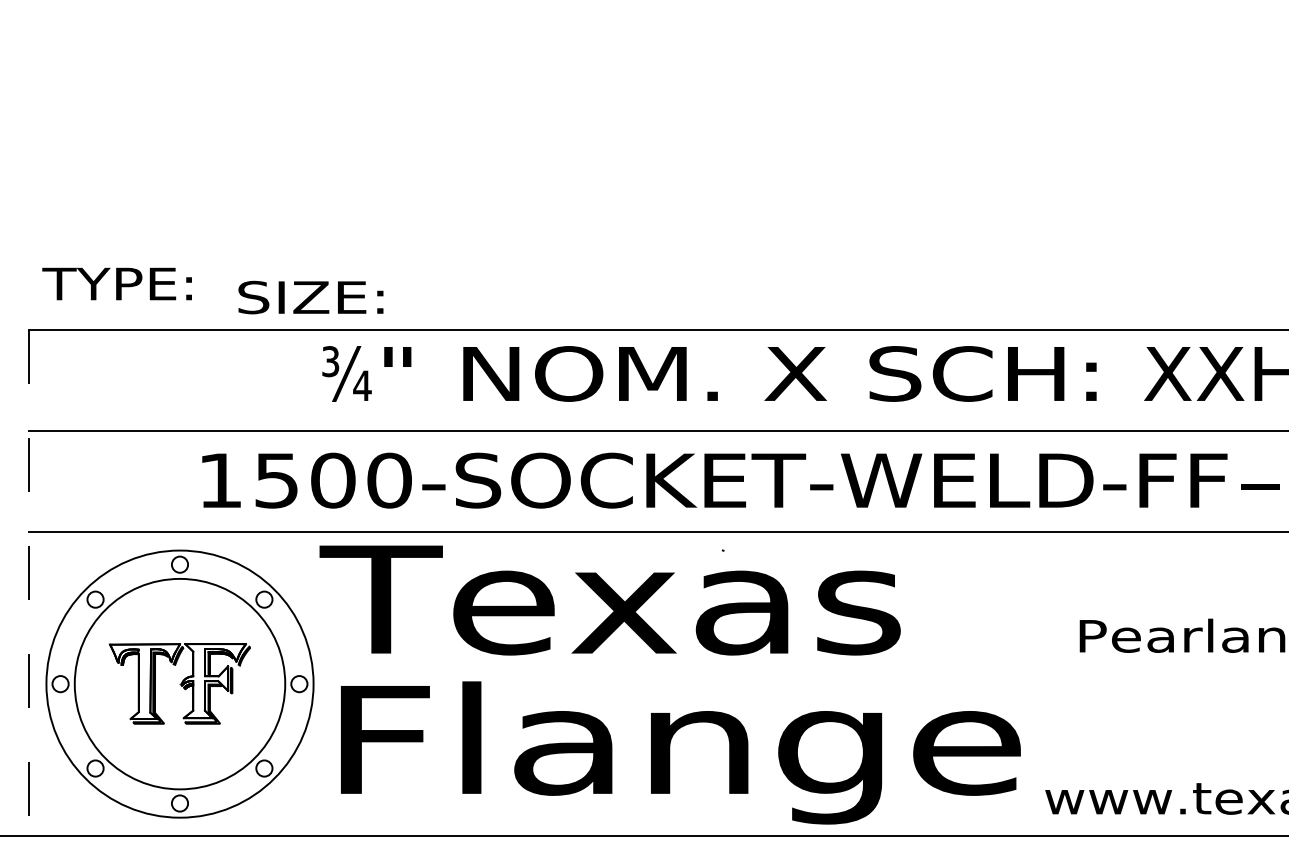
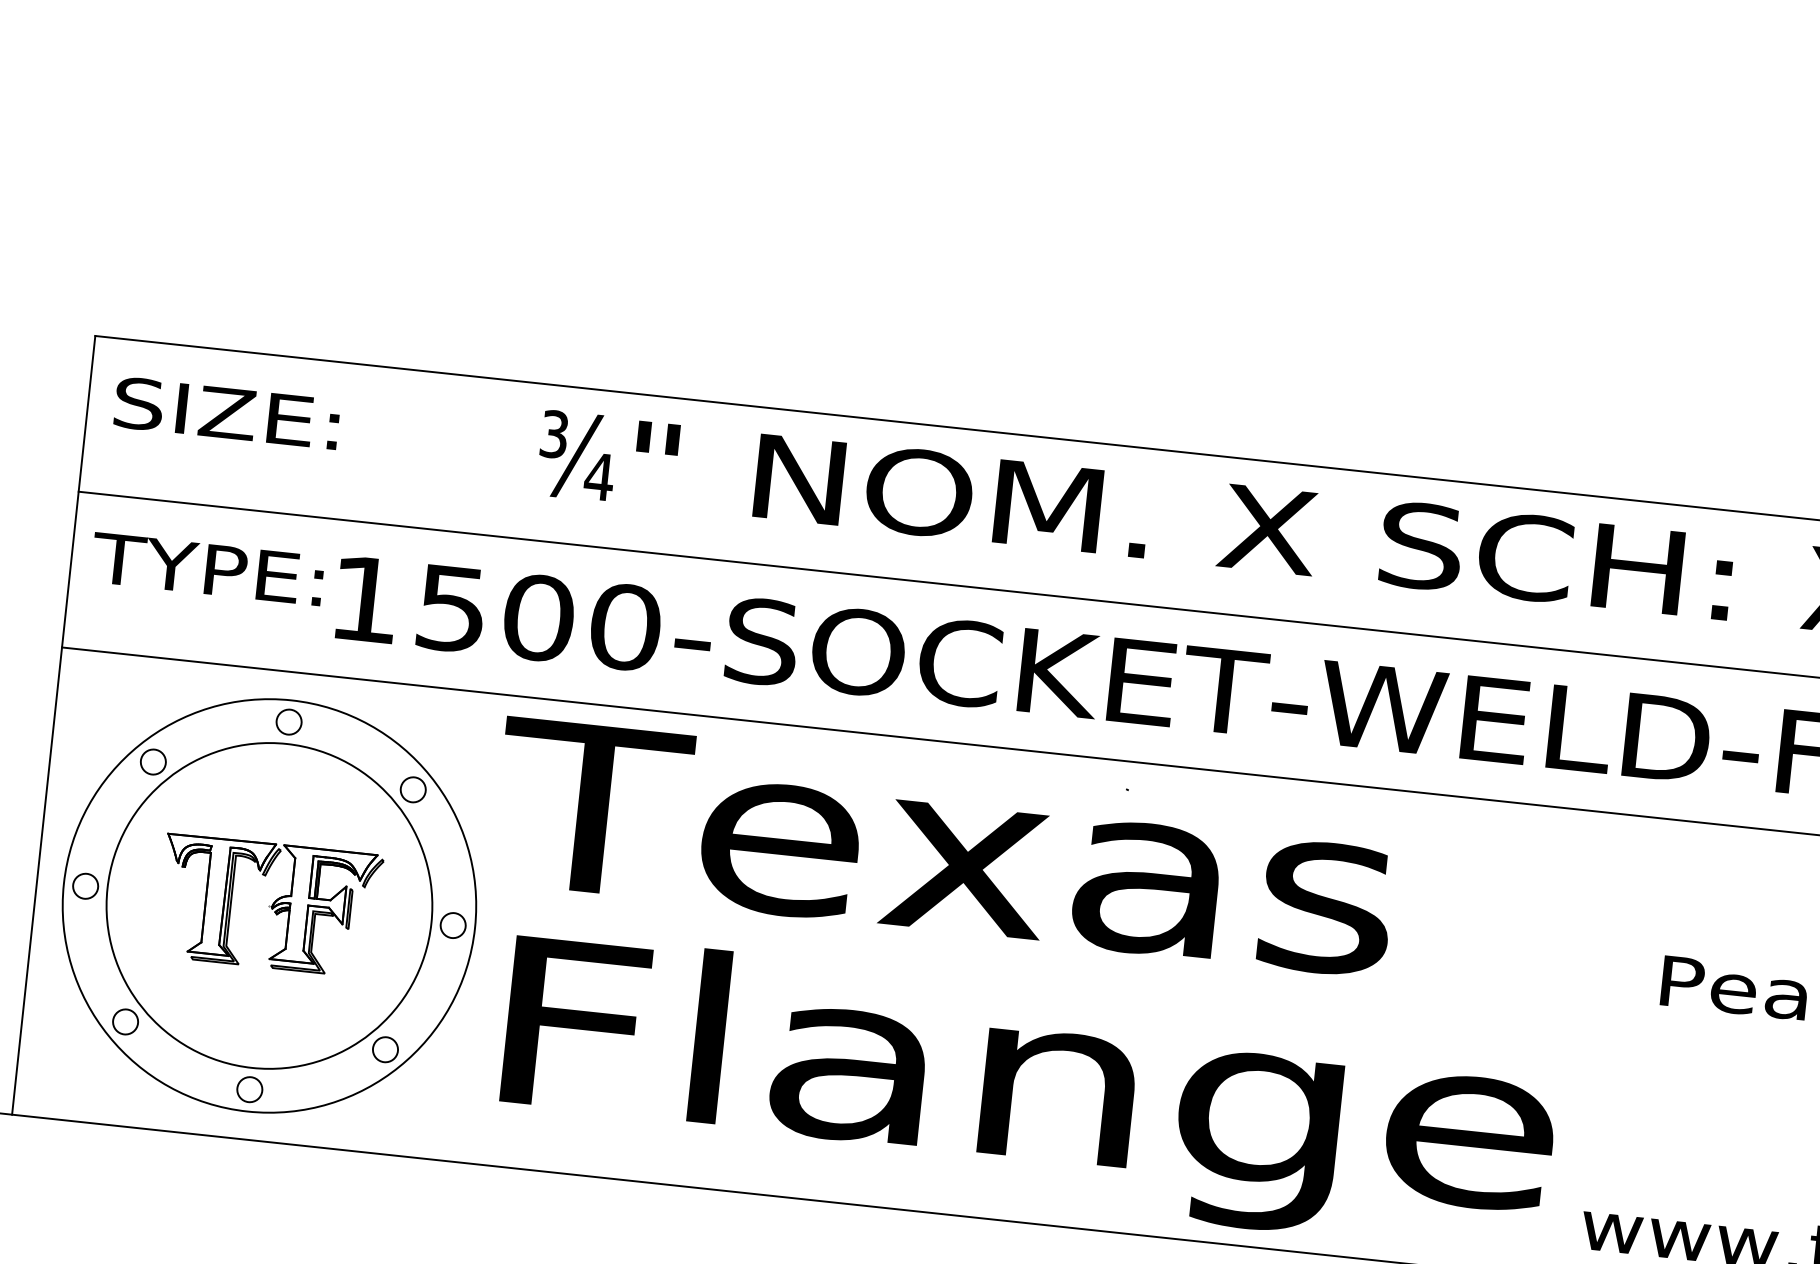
text: (116, 283) -> (206, 568), moved
text: (310, 297) -> (226, 413), moved
line: (29, 582) -> (54, 724), dashed -> solid

